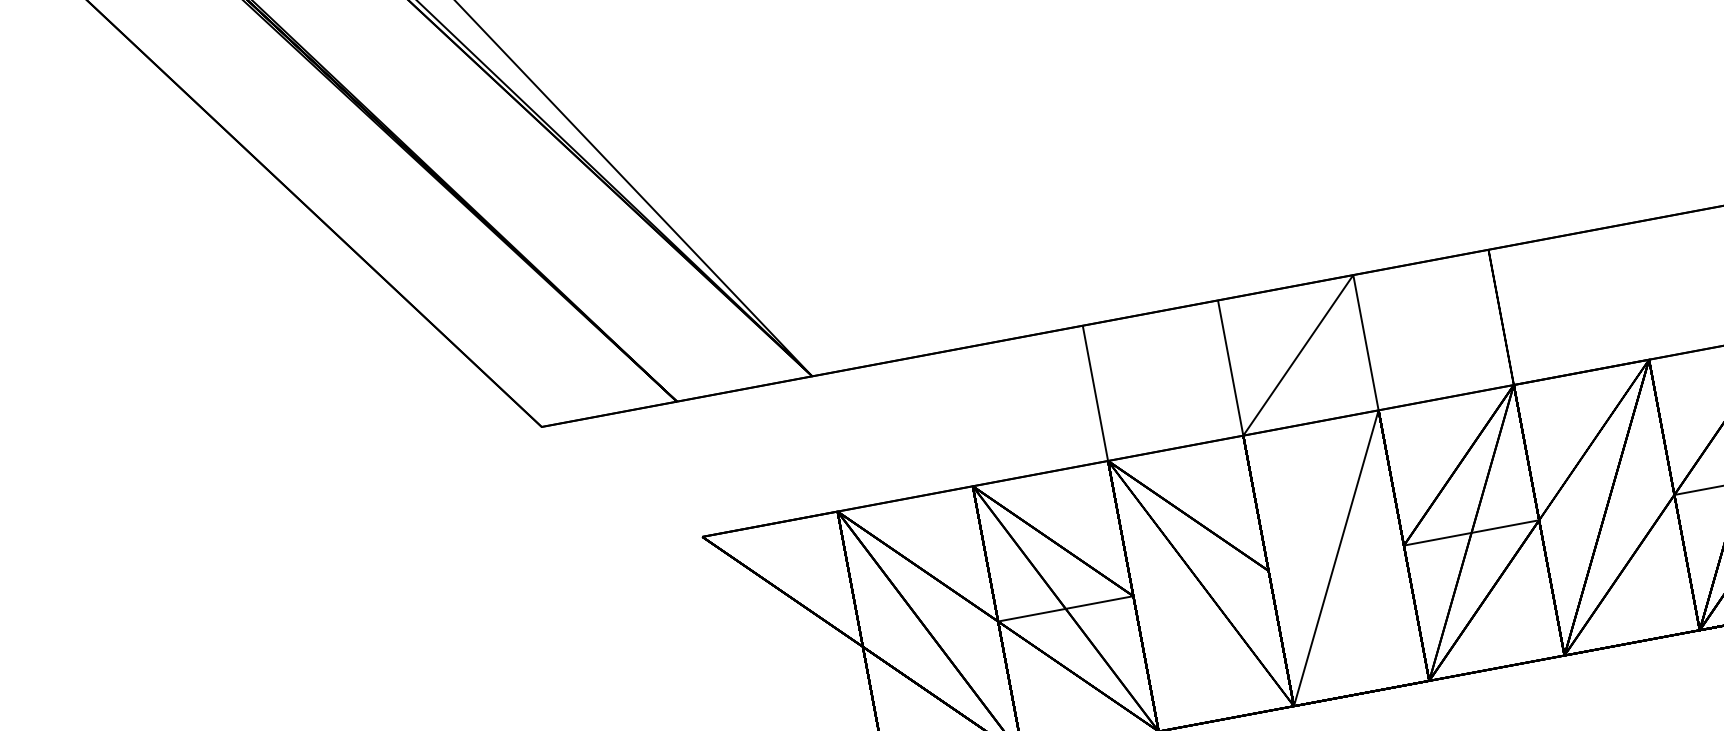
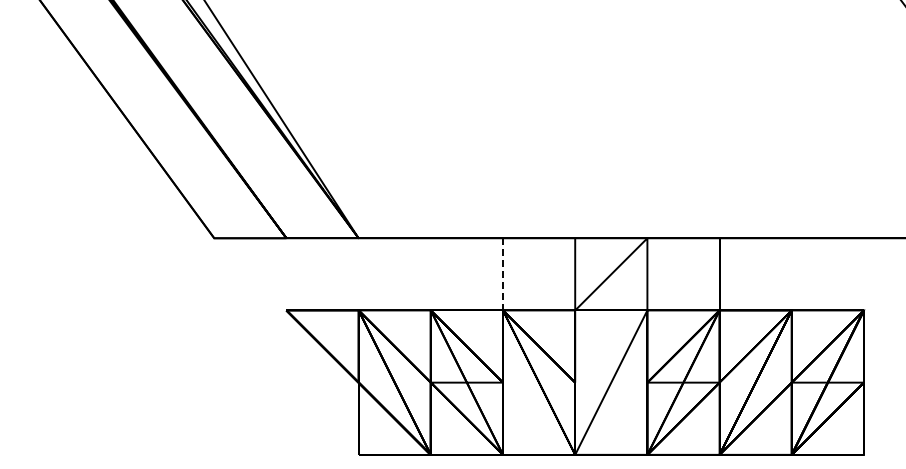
line: (1096, 393) -> (503, 274), solid -> dashed

